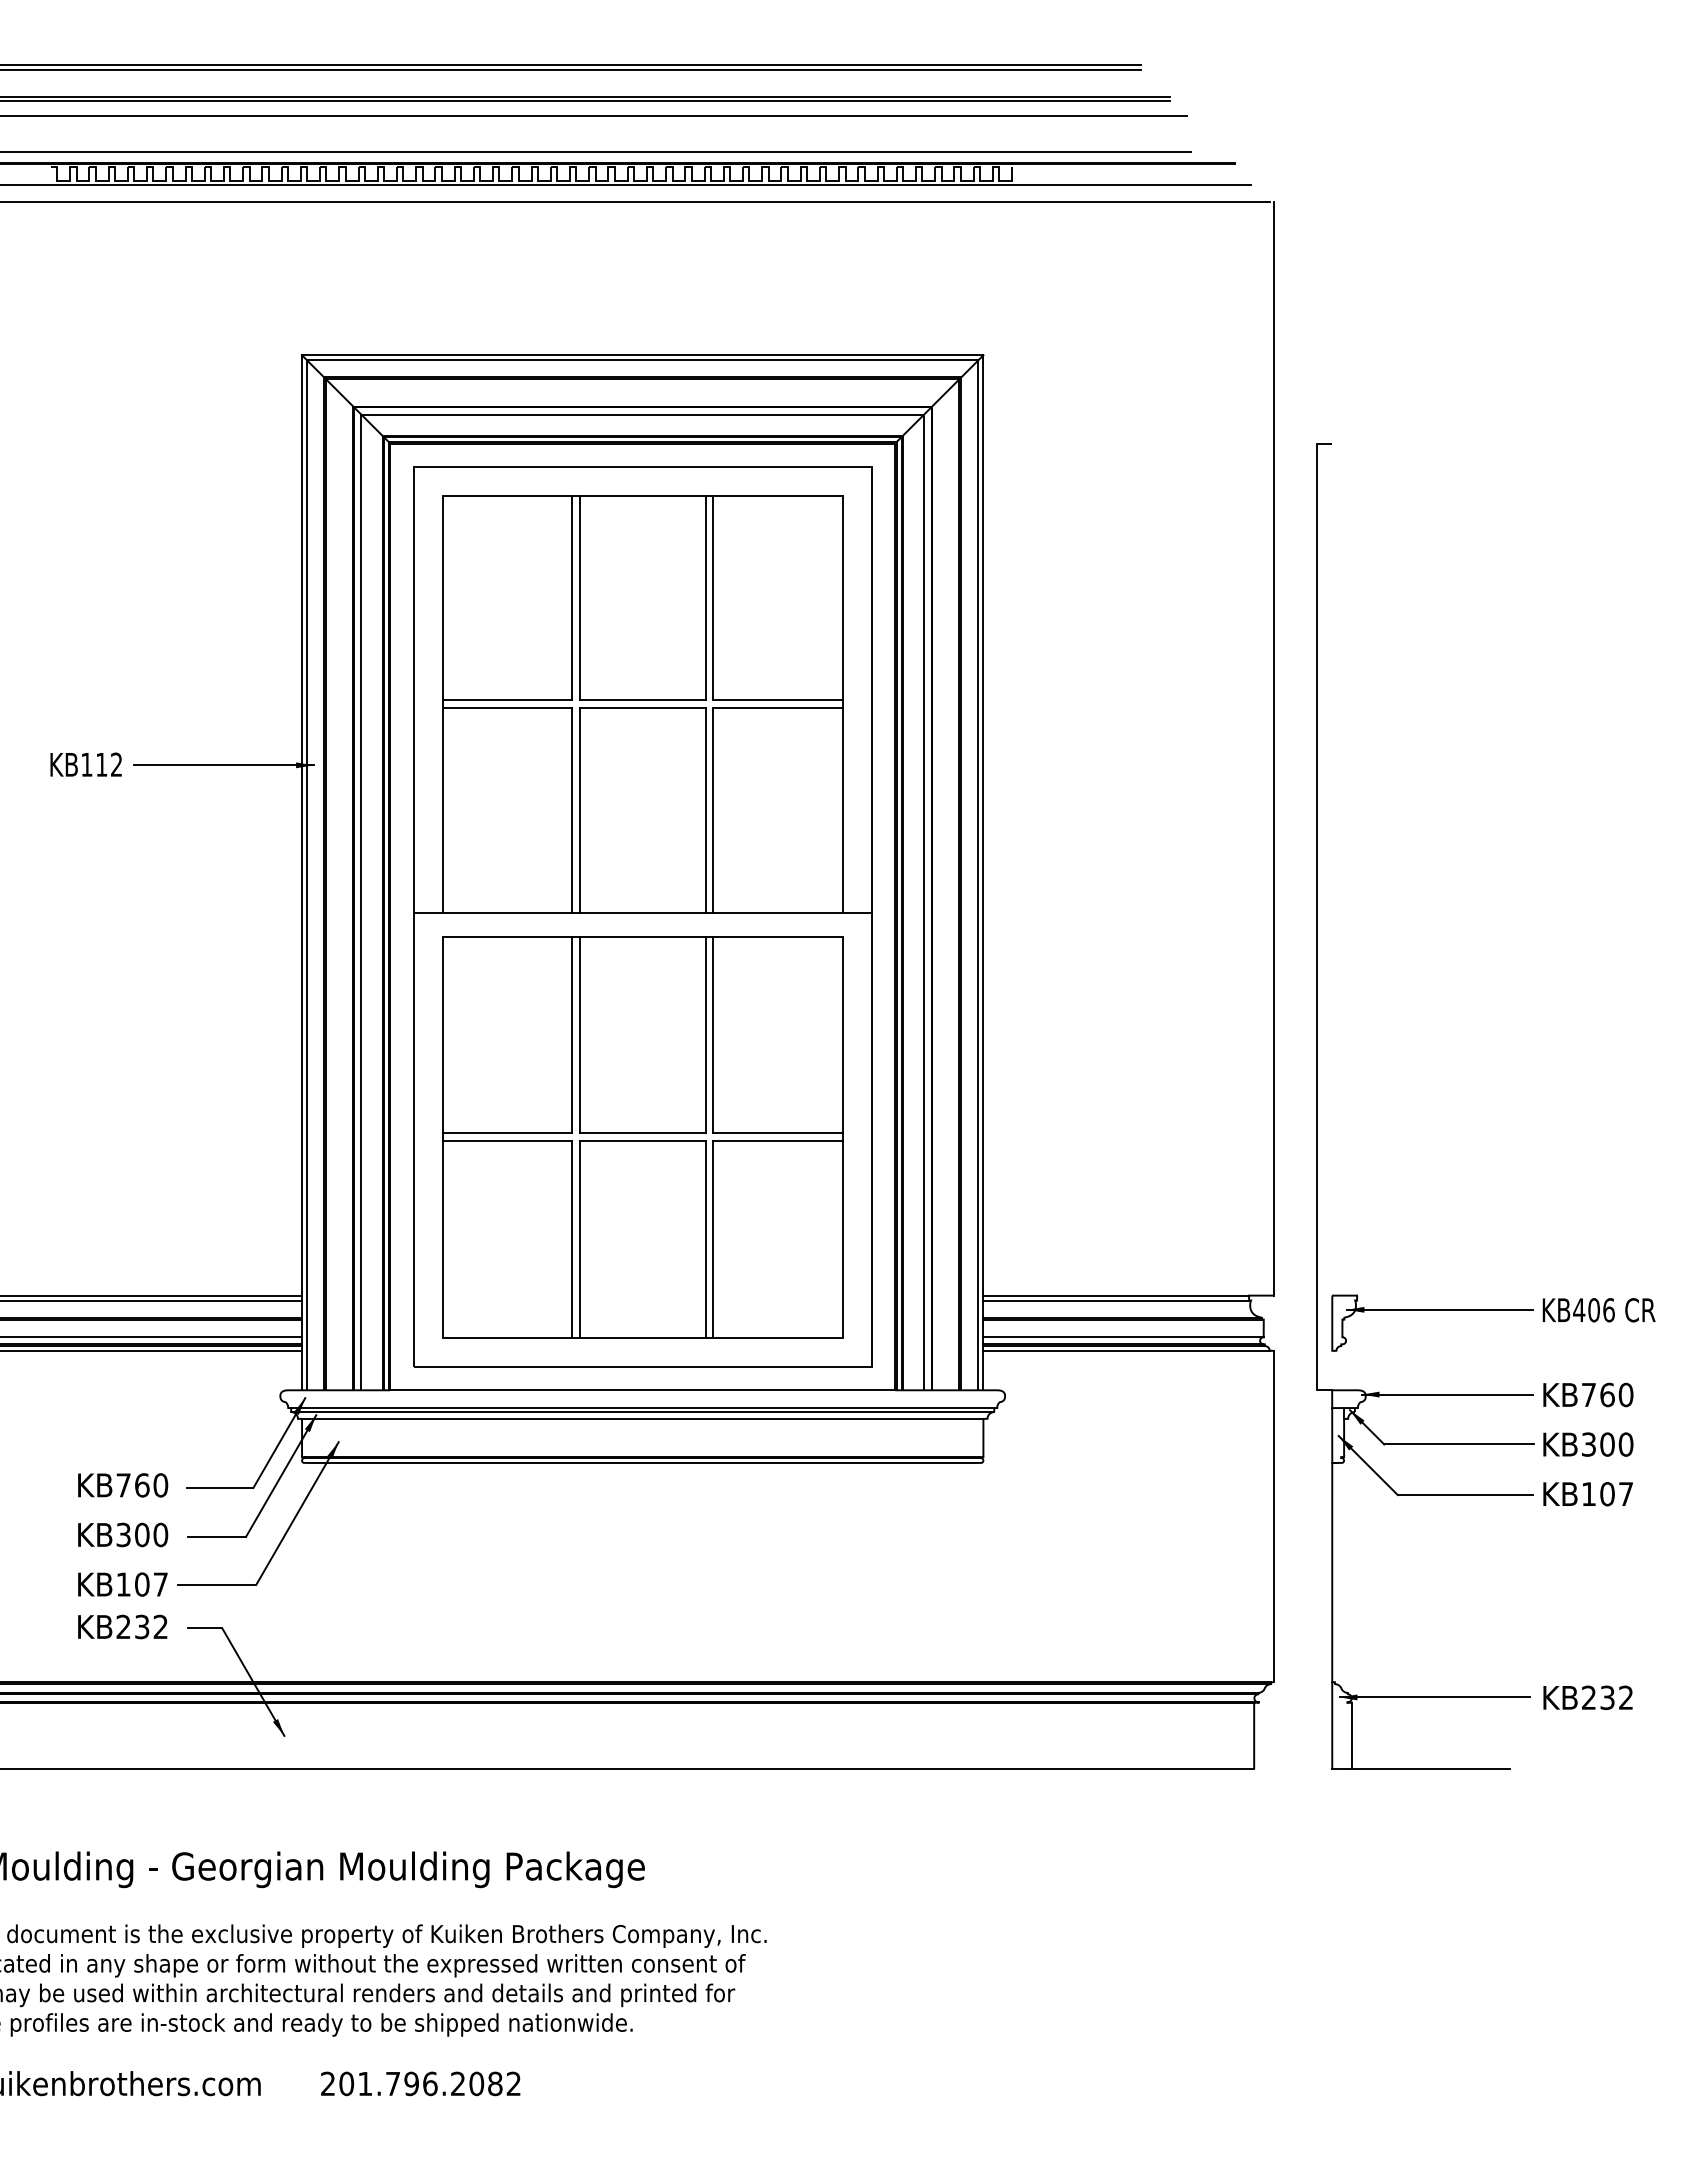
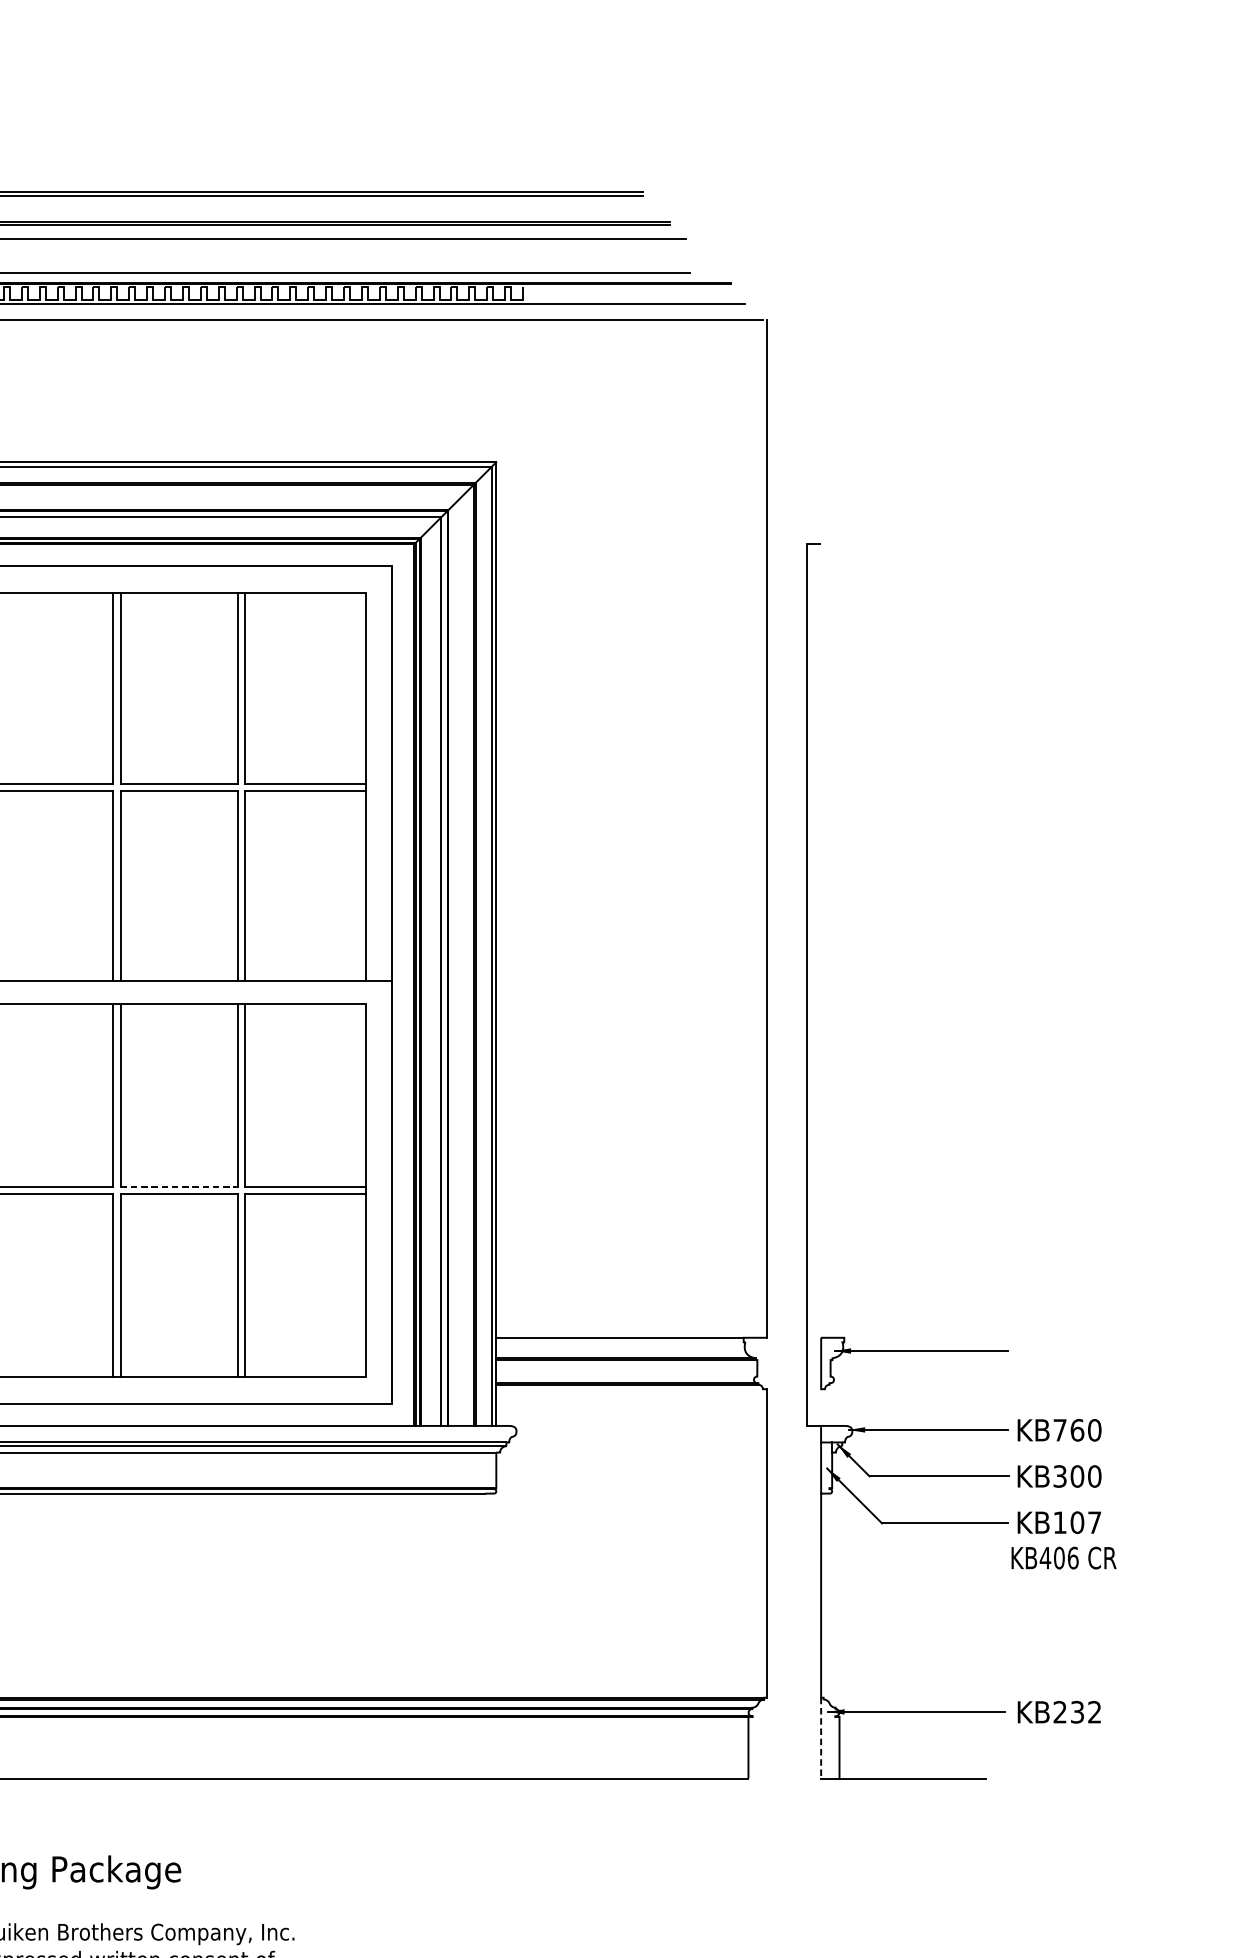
line: (642, 1133) -> (178, 1186), solid -> dashed
line: (1116, 1300) -> (620, 1342), removed
text: (1598, 1310) -> (1063, 1558), moved
line: (1123, 1337) -> (626, 1376), removed
line: (1126, 1350) -> (629, 1388), removed
line: (1332, 1726) -> (821, 1738), solid -> dashed

